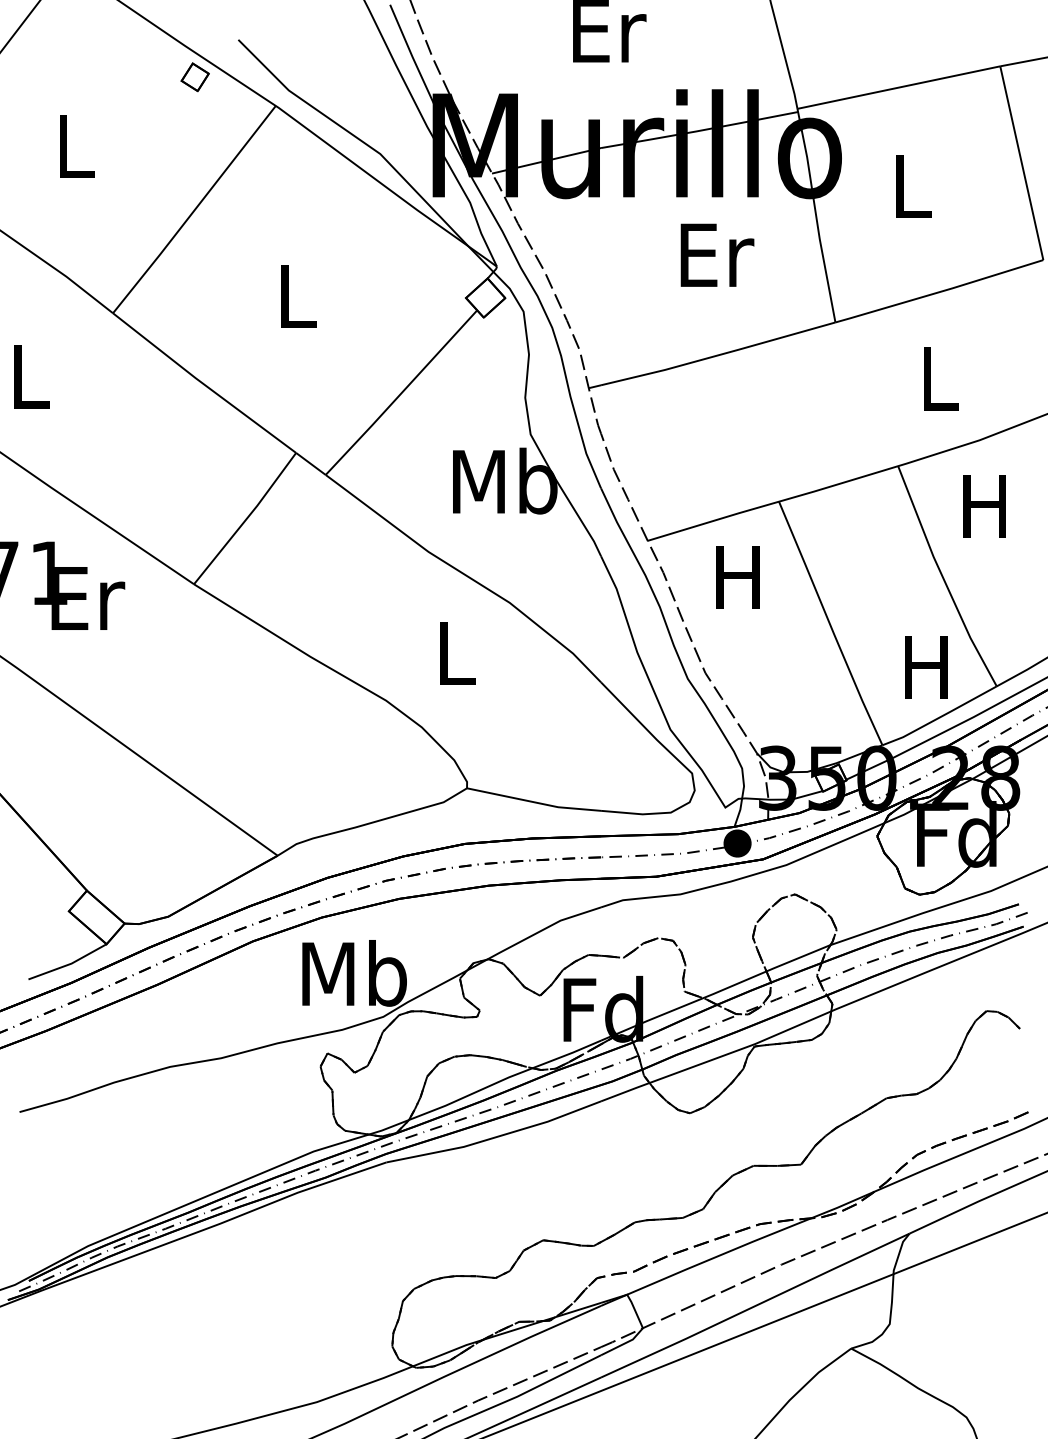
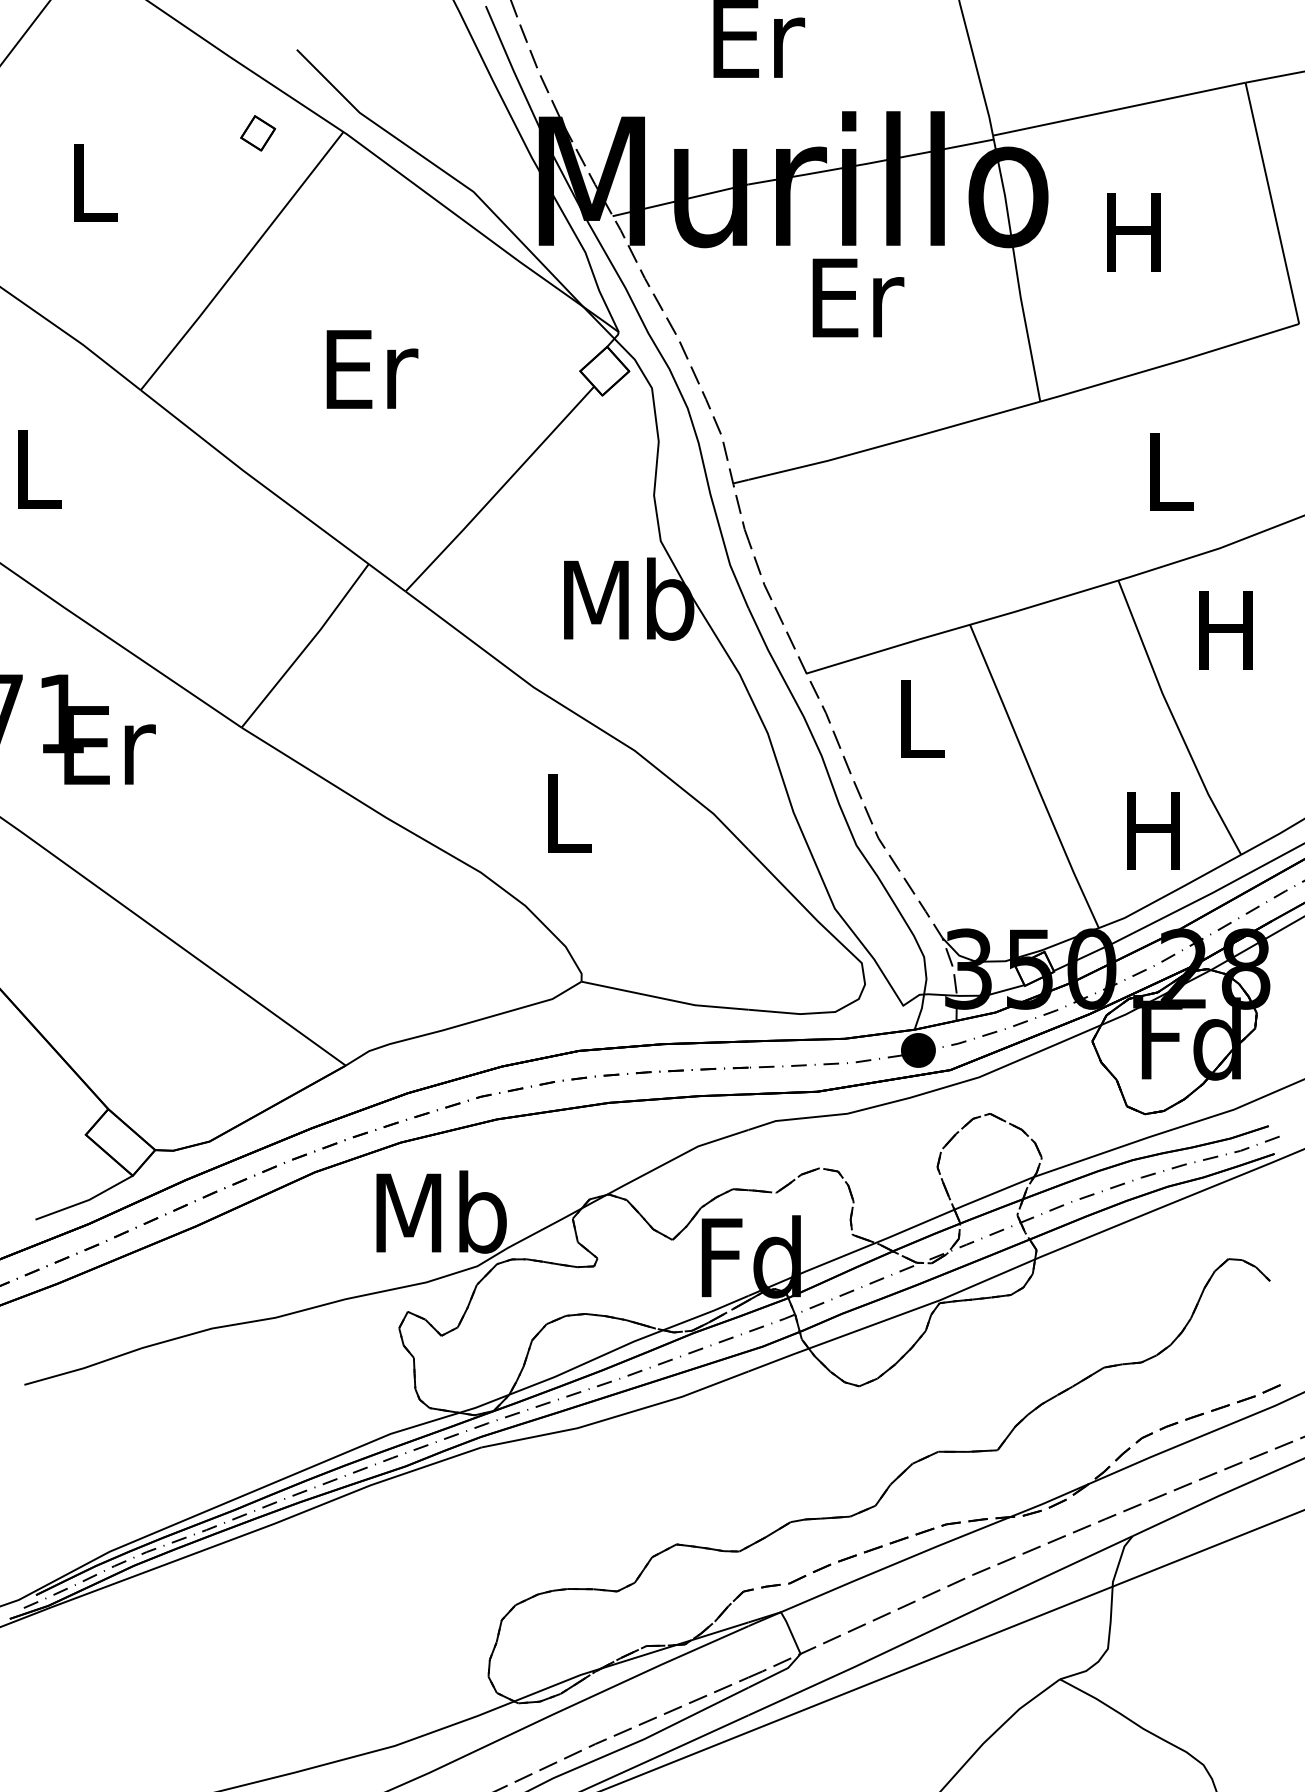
part: (195, 77) -> (258, 133), moved
text: (910, 186) -> (1133, 232), L -> H
text: (717, 254) -> (858, 297), moved
text: (299, 296) -> (372, 369), L -> Er
text: (737, 576) -> (918, 718), H -> L

